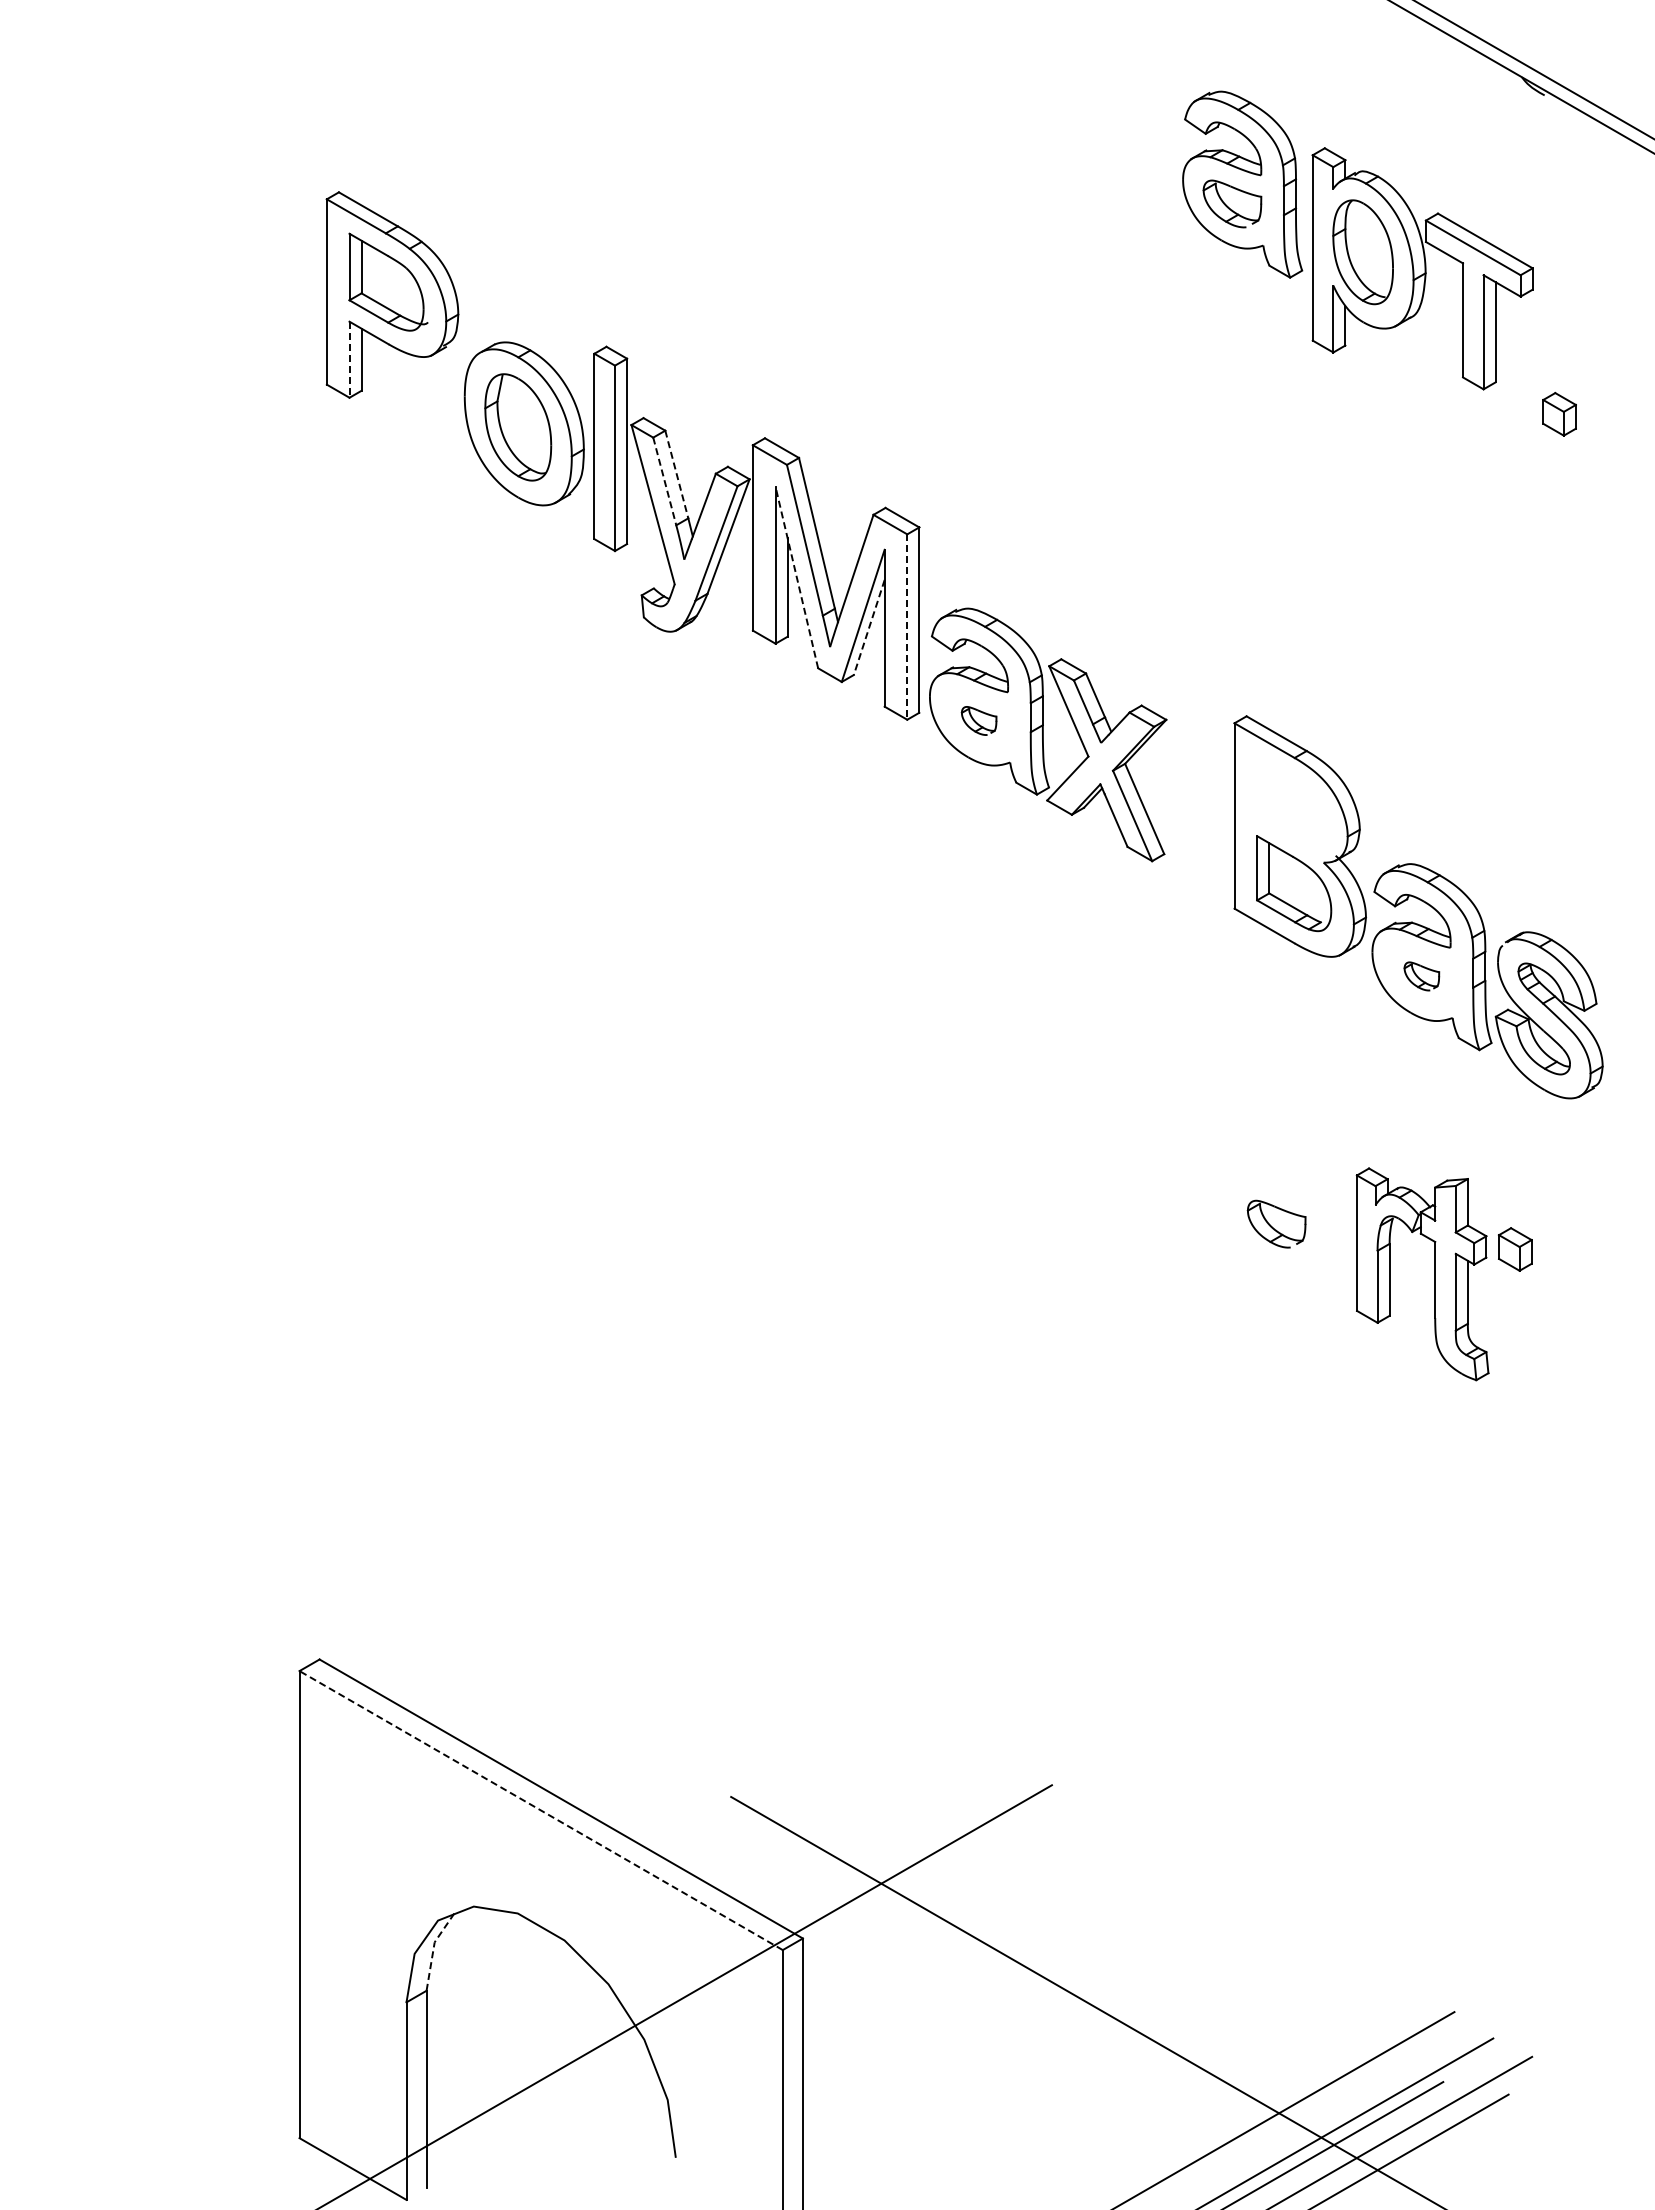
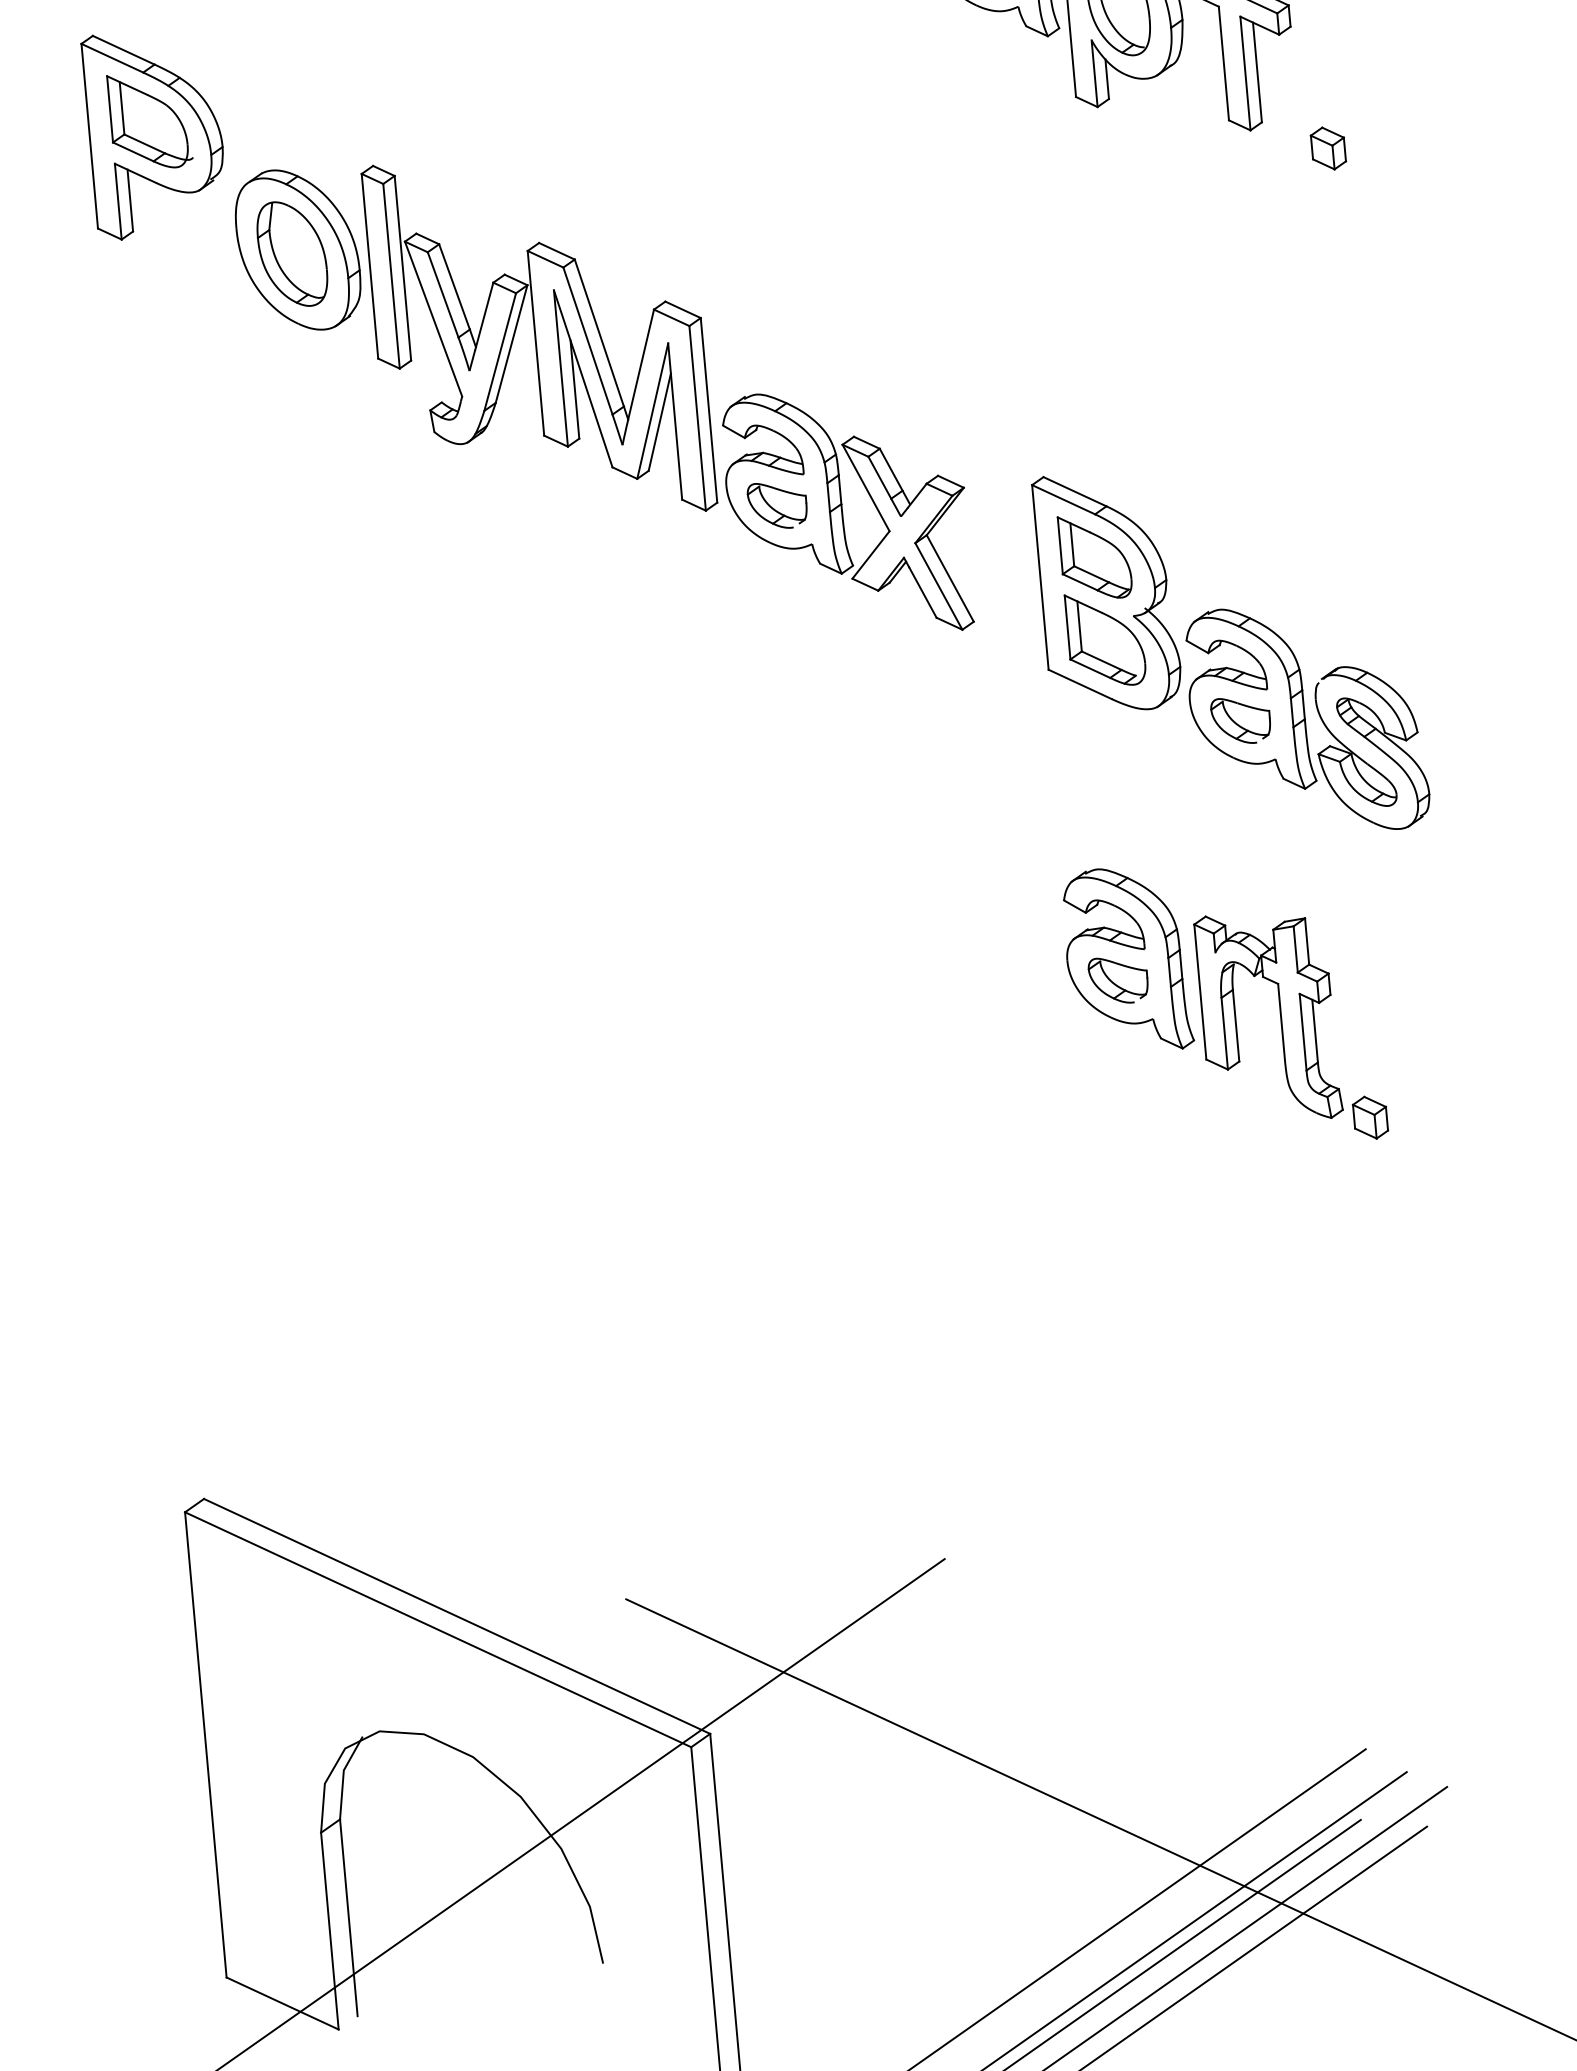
line: (349, 360) -> (118, 202), dashed -> solid
line: (676, 475) -> (454, 287), dashed -> solid
line: (664, 481) -> (442, 294), dashed -> solid
line: (796, 577) -> (582, 378), dashed -> solid
line: (869, 627) -> (660, 422), dashed -> solid
line: (907, 627) -> (697, 418), dashed -> solid
part: (978, 720) -> (776, 505), size x1.67
part: (1290, 800) -> (1094, 557), added
part: (1421, 976) -> (1240, 720), size x1.67
part: (1286, 1204) -> (1126, 959), added
part: (1515, 1249) -> (1370, 1117), moved
line: (540, 1810) -> (437, 1629), dashed -> solid
line: (433, 1947) -> (343, 1775), dashed -> solid

